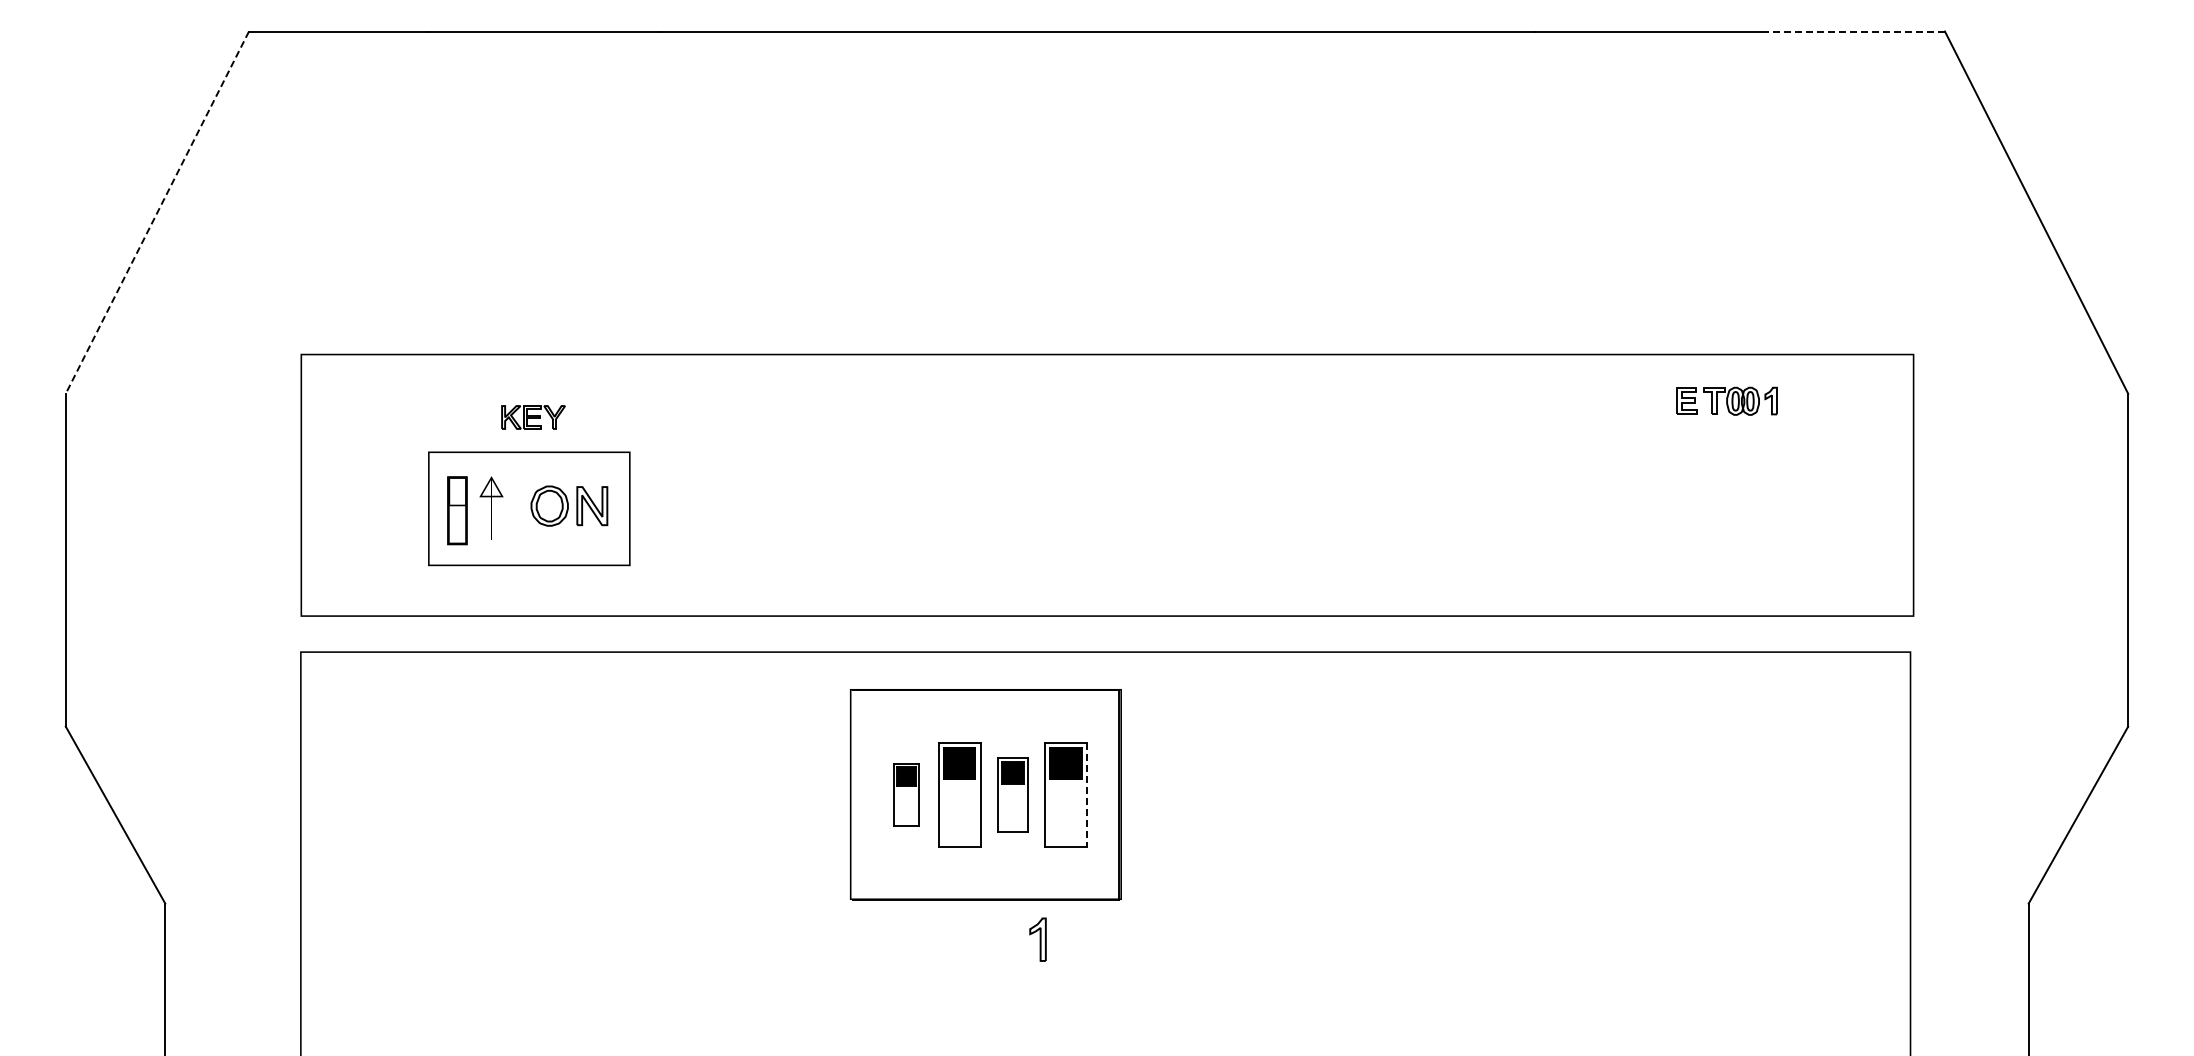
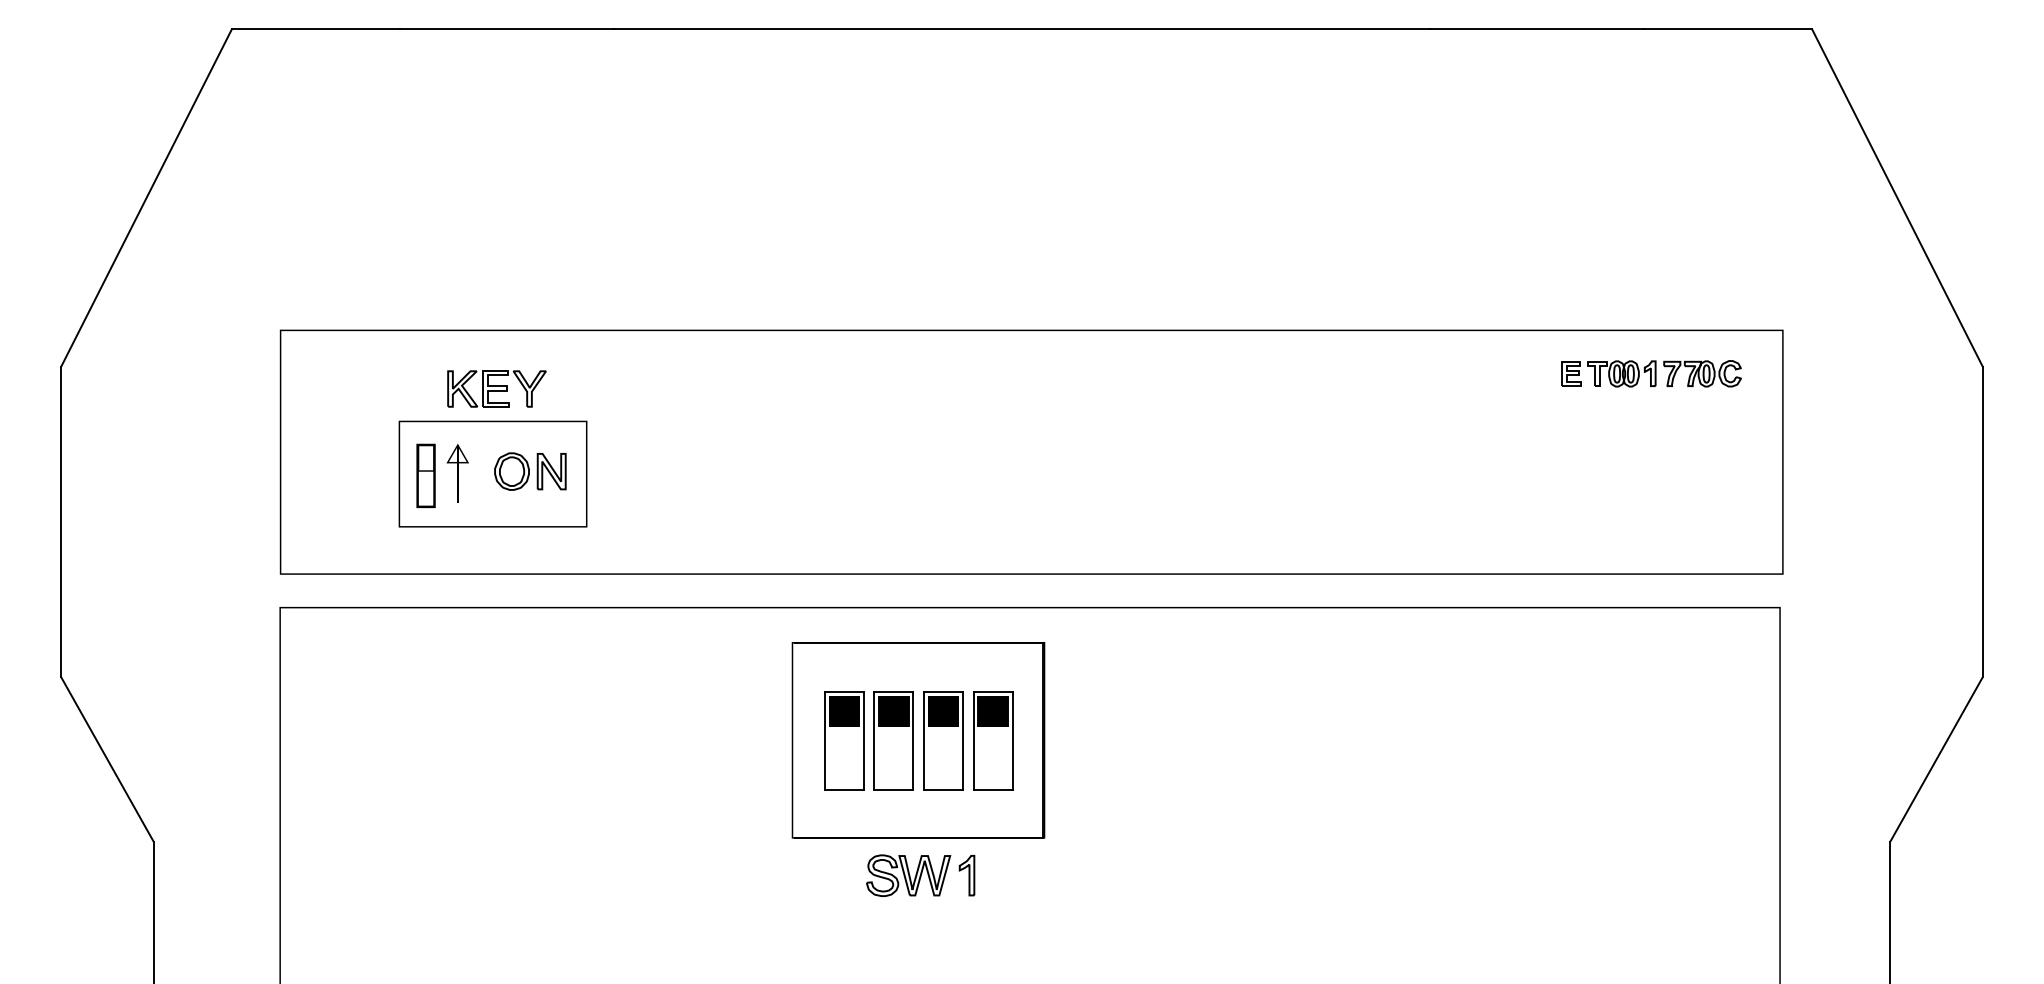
line: (1854, 31) -> (1727, 29), dashed -> solid
line: (157, 212) -> (146, 198), dashed -> solid
part: (1827, 400) -> (1702, 373), added
part: (533, 417) -> (496, 389), size x1.67
part: (905, 794) -> (843, 740), size x1.67
part: (1012, 794) -> (943, 740), size x1.43
line: (1086, 795) -> (1012, 741), dashed -> solid
part: (974, 939) -> (907, 875), added

